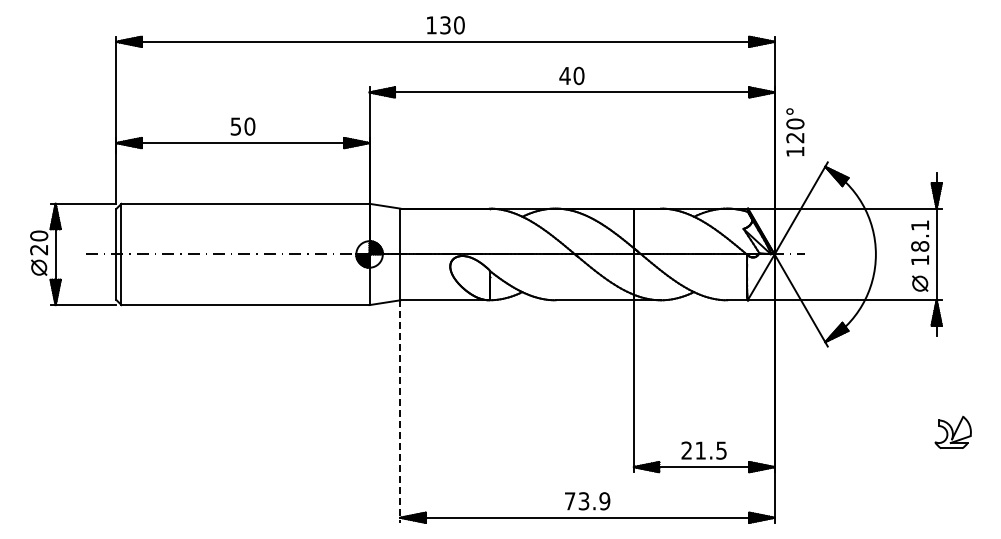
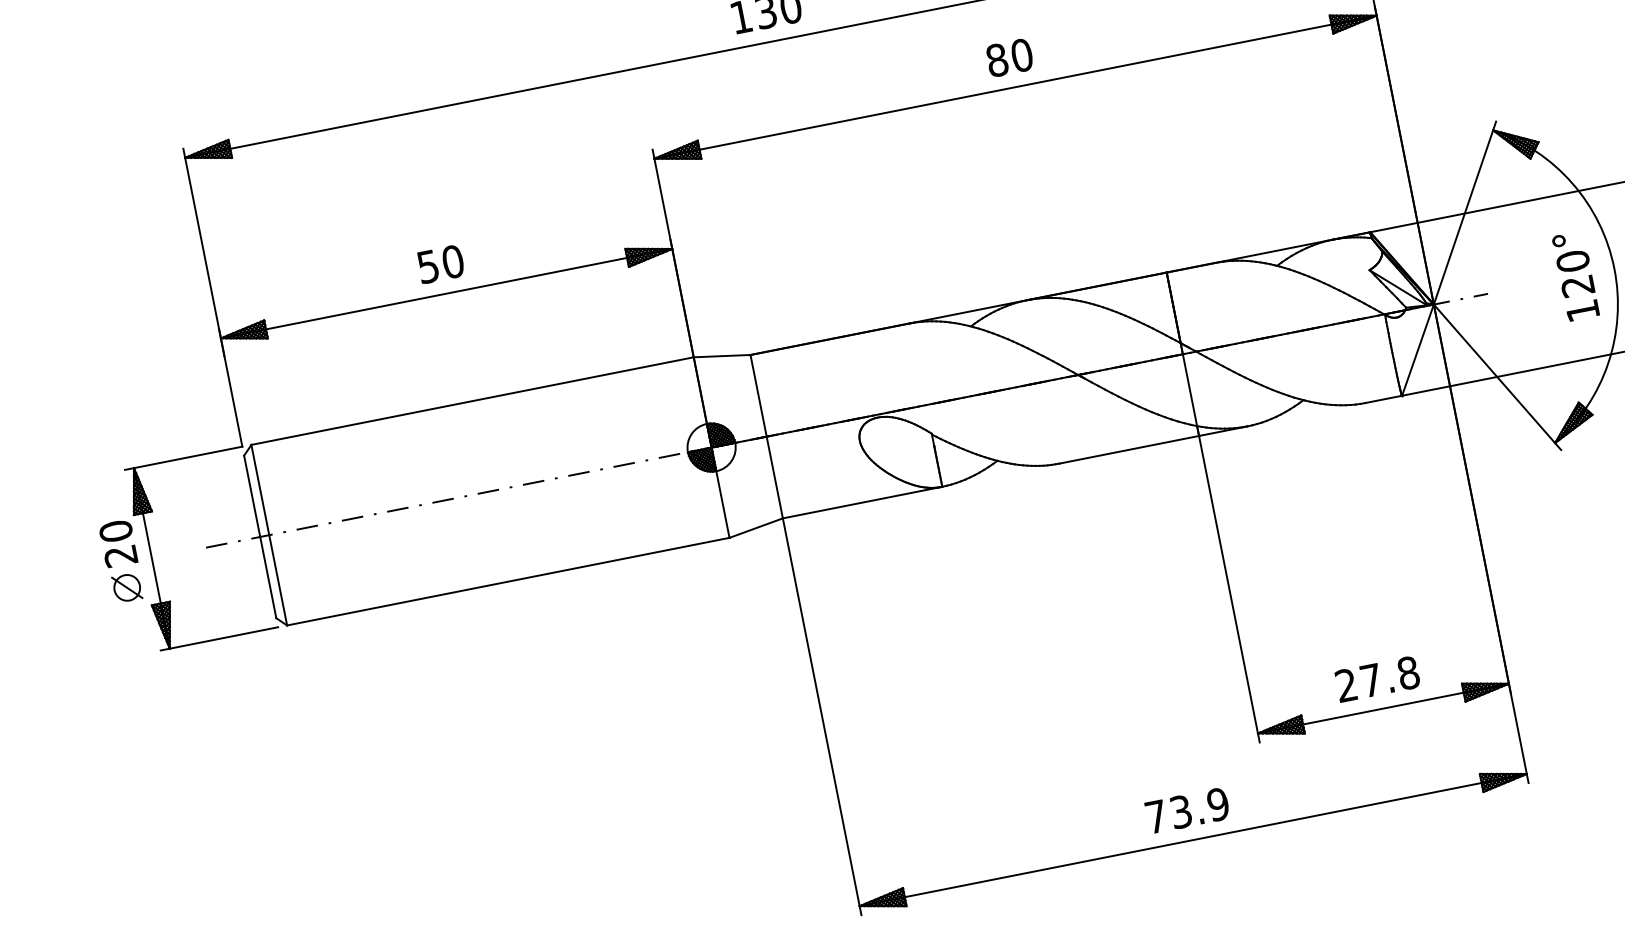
text: (564, 75) -> (995, 59), 40 -> 80
text: (795, 132) -> (1576, 276), moved
line: (400, 412) -> (822, 718), dashed -> solid
text: (711, 450) -> (1390, 676), 21.5 -> 27.8

